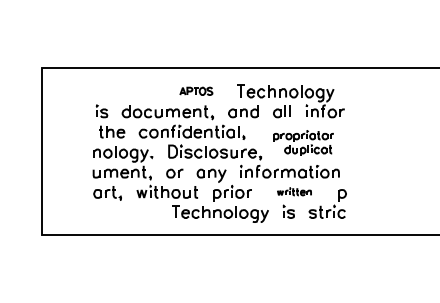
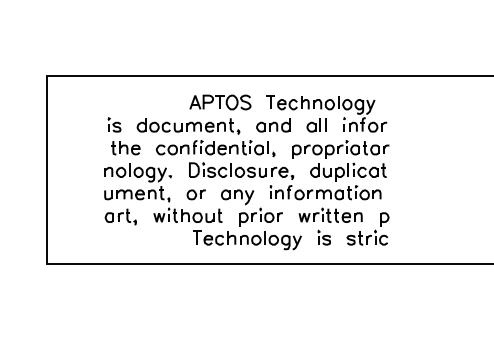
part: (196, 91) -> (220, 102), size x1.67
part: (303, 143) -> (340, 160), size x1.43
part: (294, 191) -> (330, 214), size x1.67

